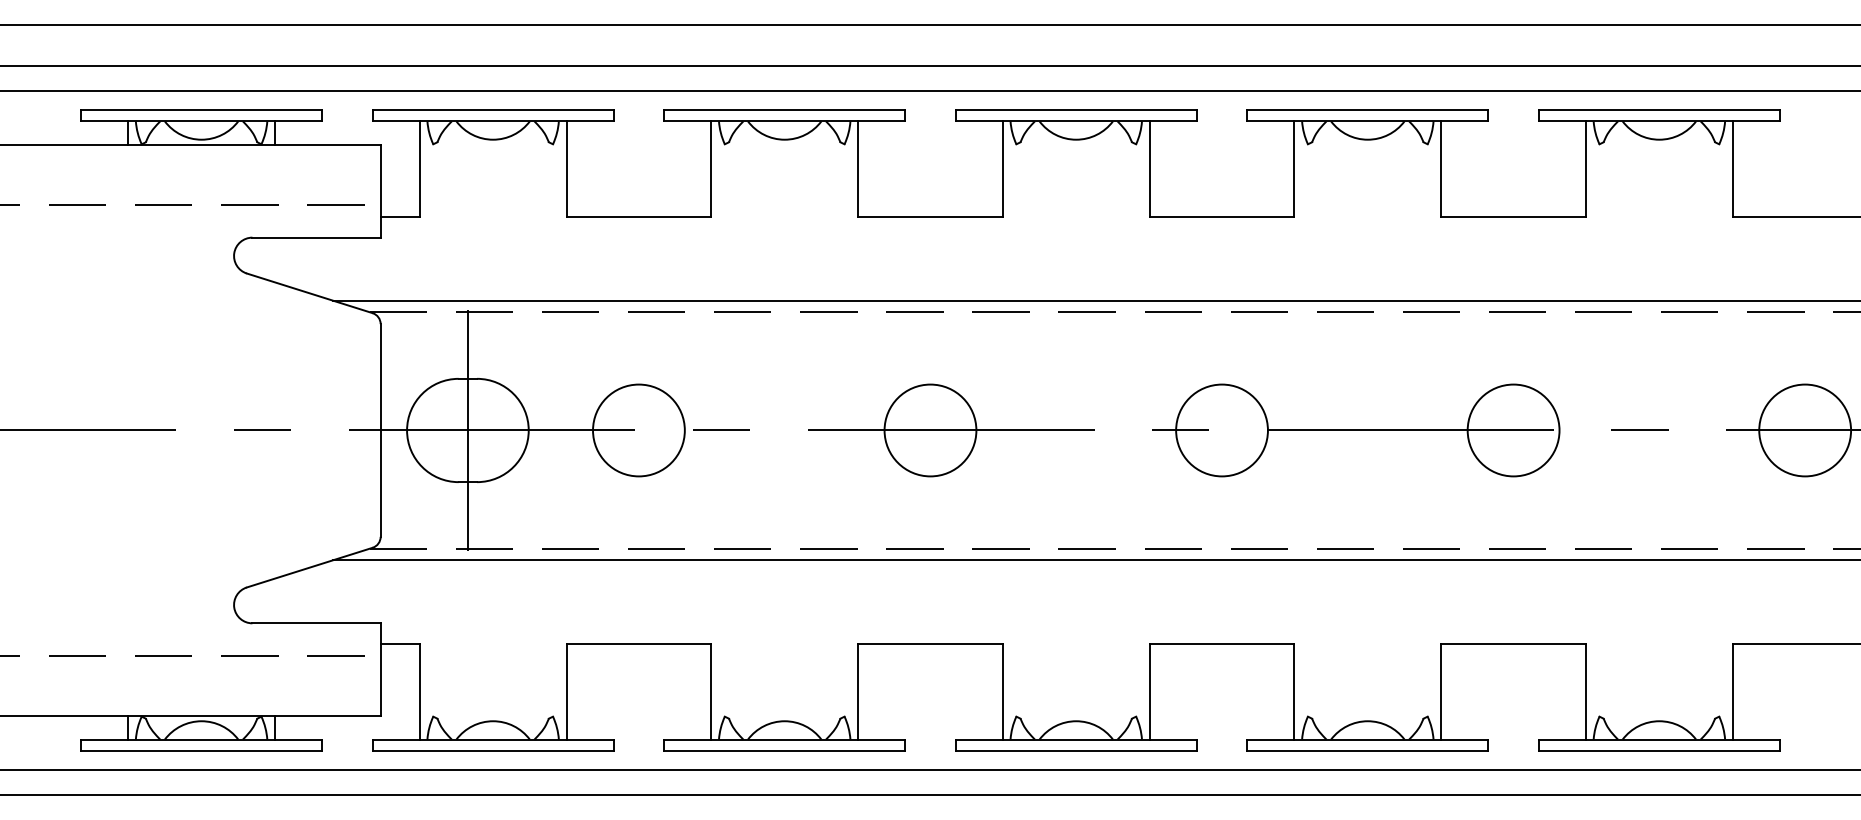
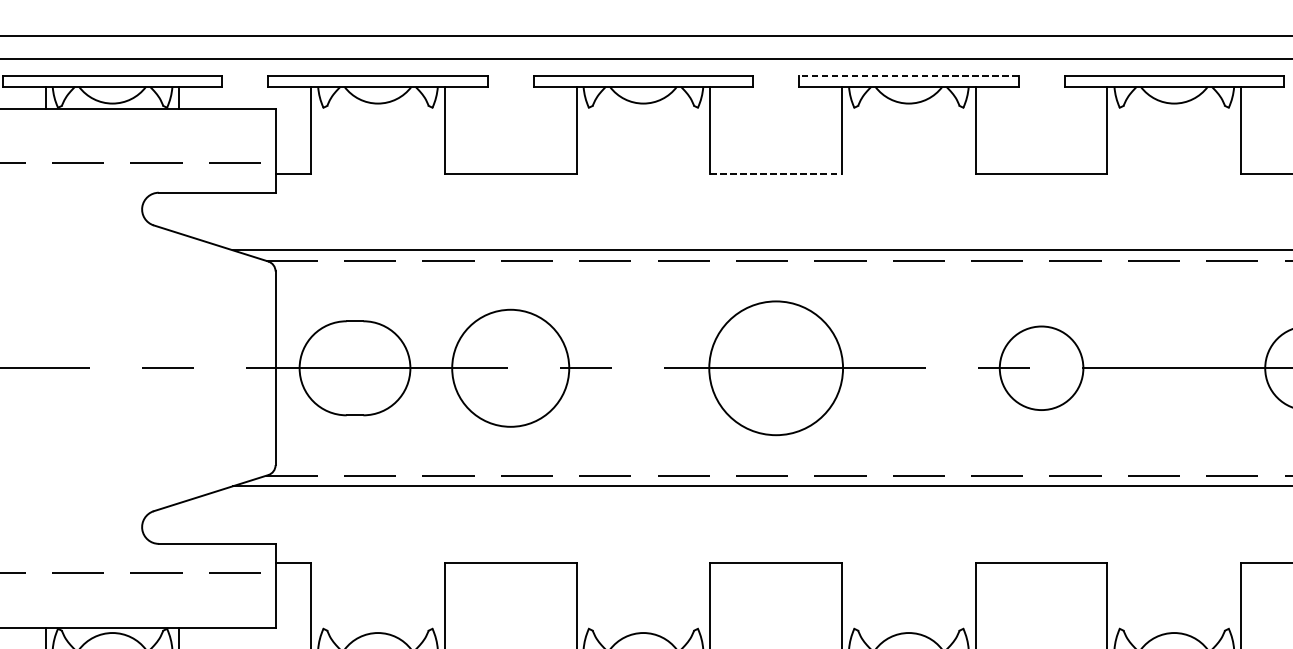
line: (1076, 109) -> (909, 76), solid -> dashed
line: (930, 216) -> (776, 173), solid -> dashed
line: (467, 430) -> (354, 368), removed
circle: (638, 430) -> (510, 368), size x1.4
circle: (930, 430) -> (776, 368), size x1.6

